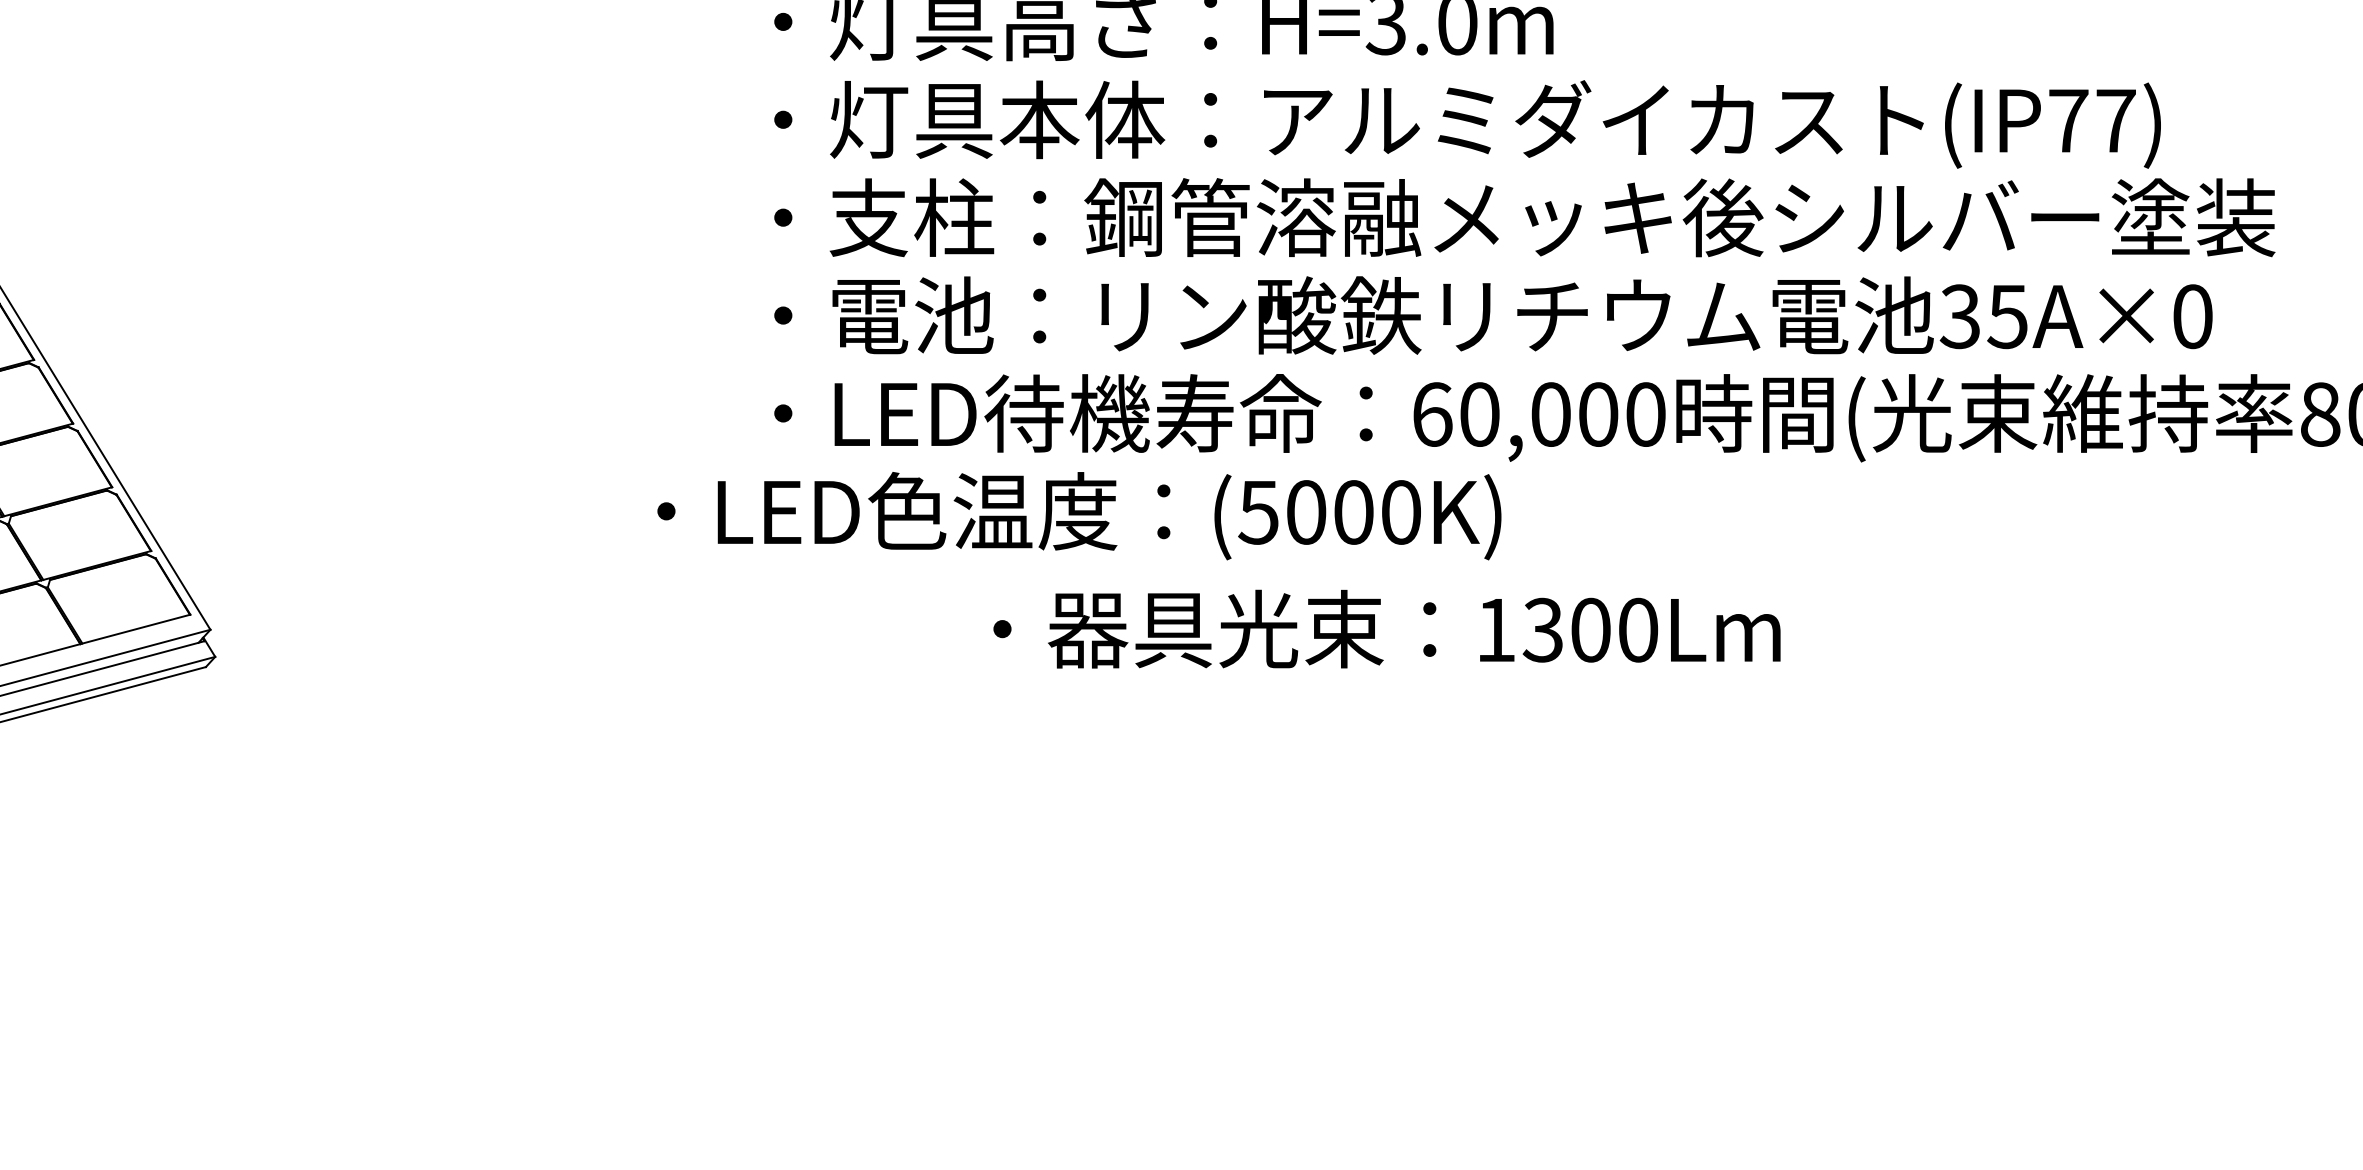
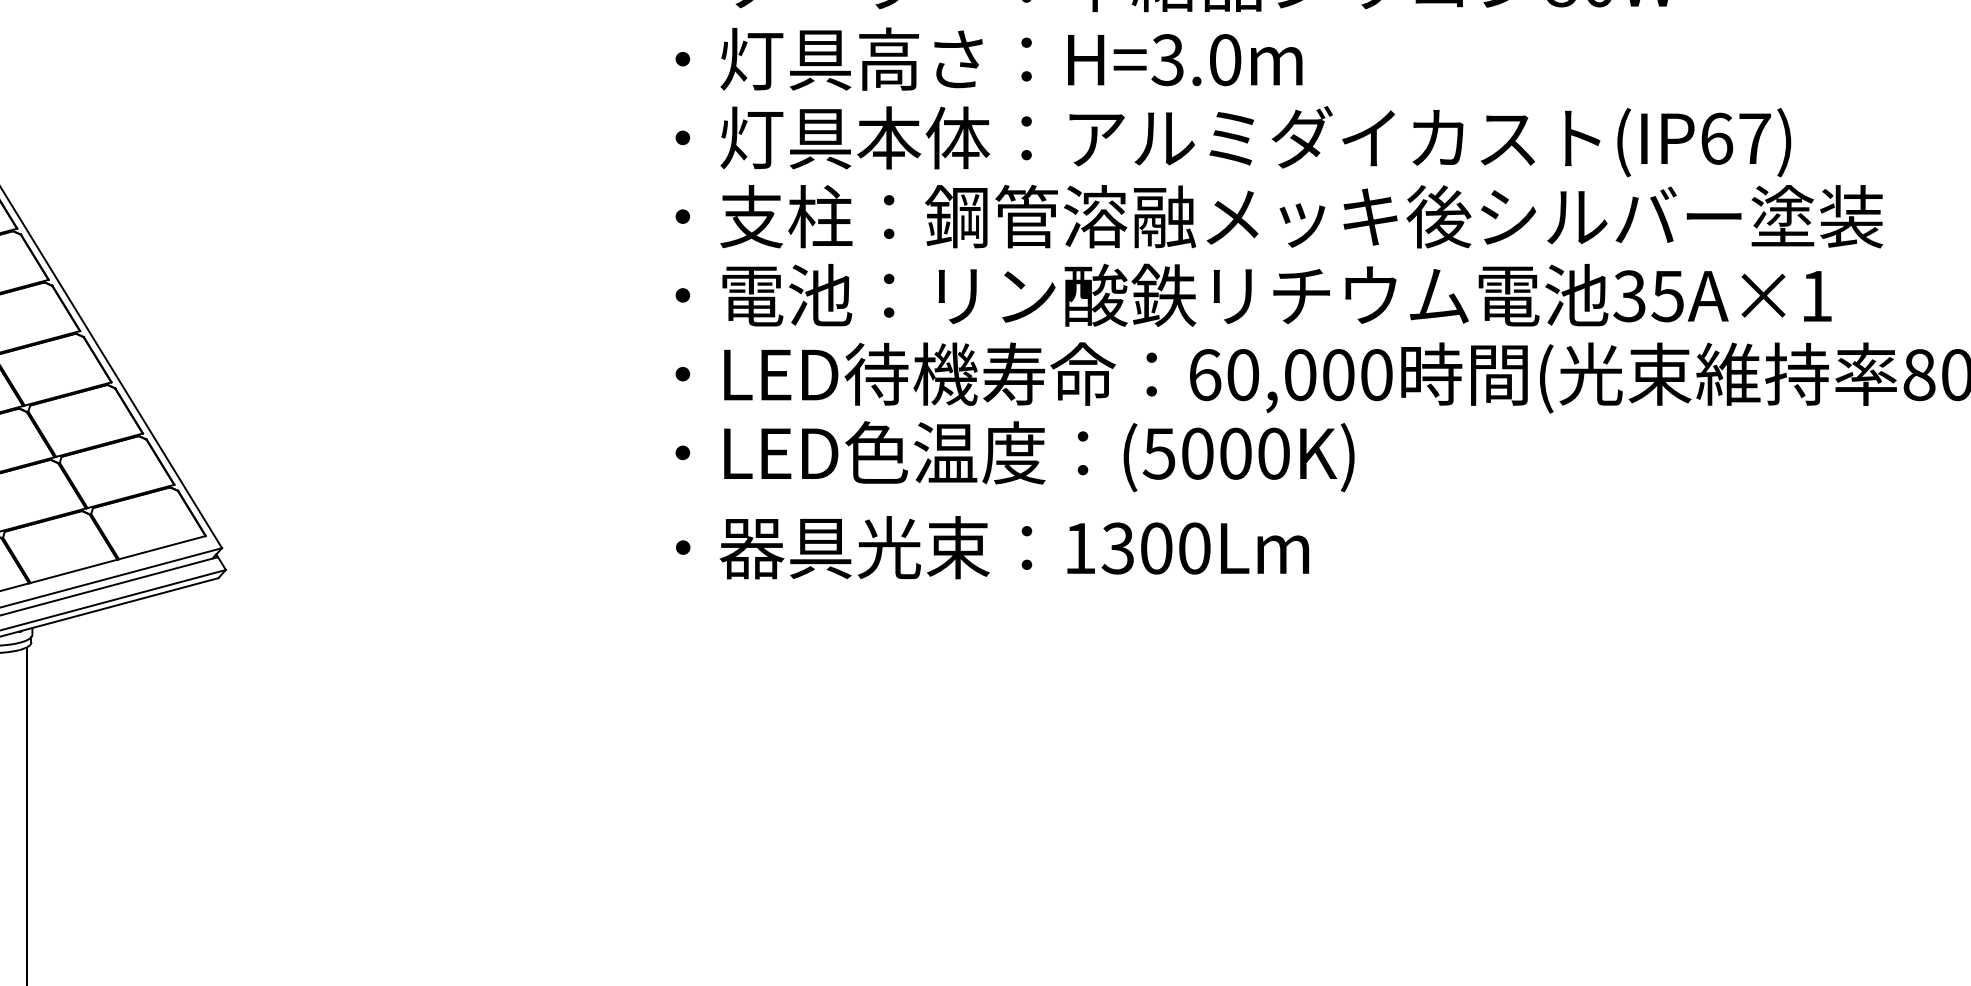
text: (2069, 120) -> (1717, 138), (IP77) -> (IP67)
text: (2192, 316) -> (1816, 296), 35A×0 -> 35A×1
text: (1078, 515) -> (1014, 456), moved
text: (1386, 628) -> (992, 547), moved

